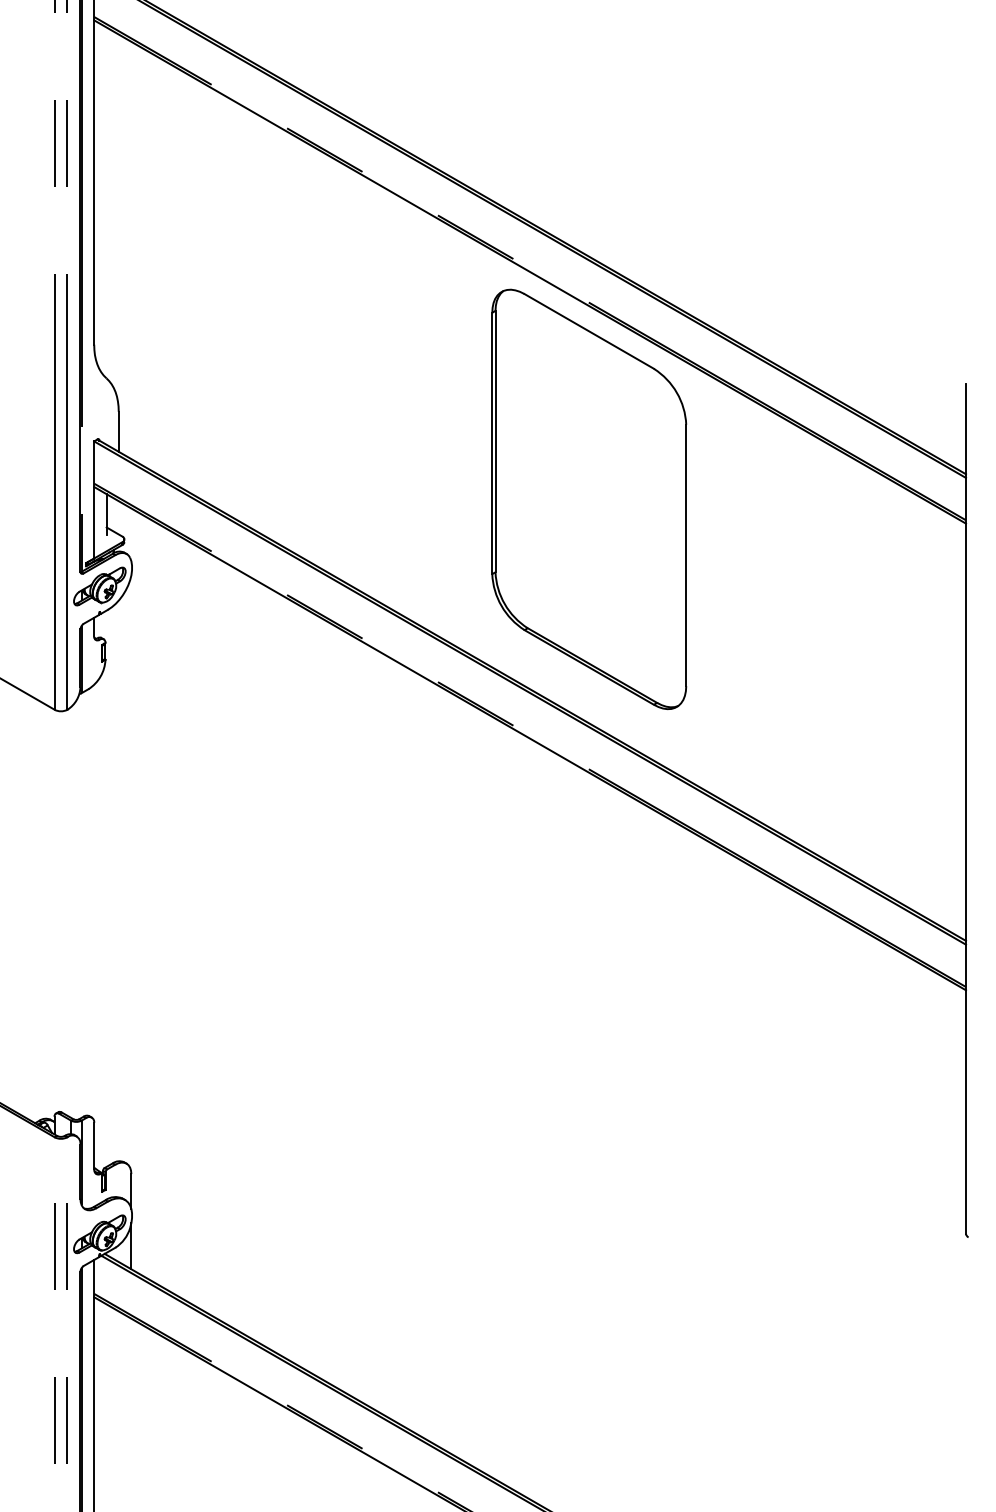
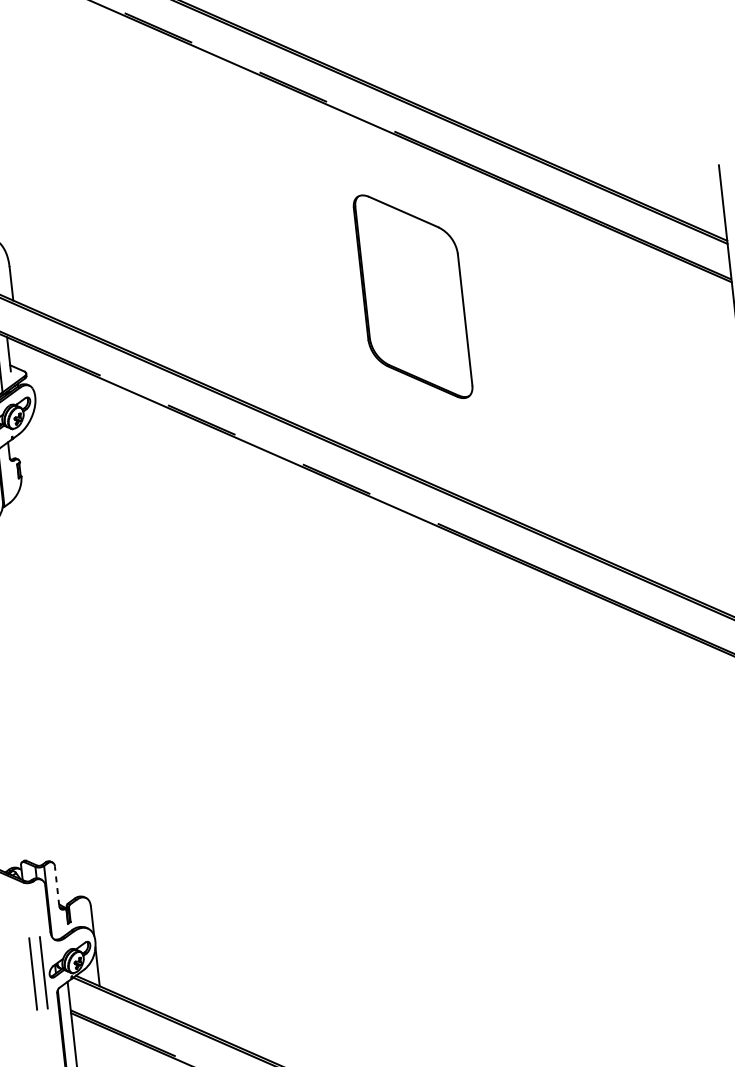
part: (589, 498) -> (413, 296), size x0.6
line: (94, 1145) -> (57, 885), solid -> dashed

